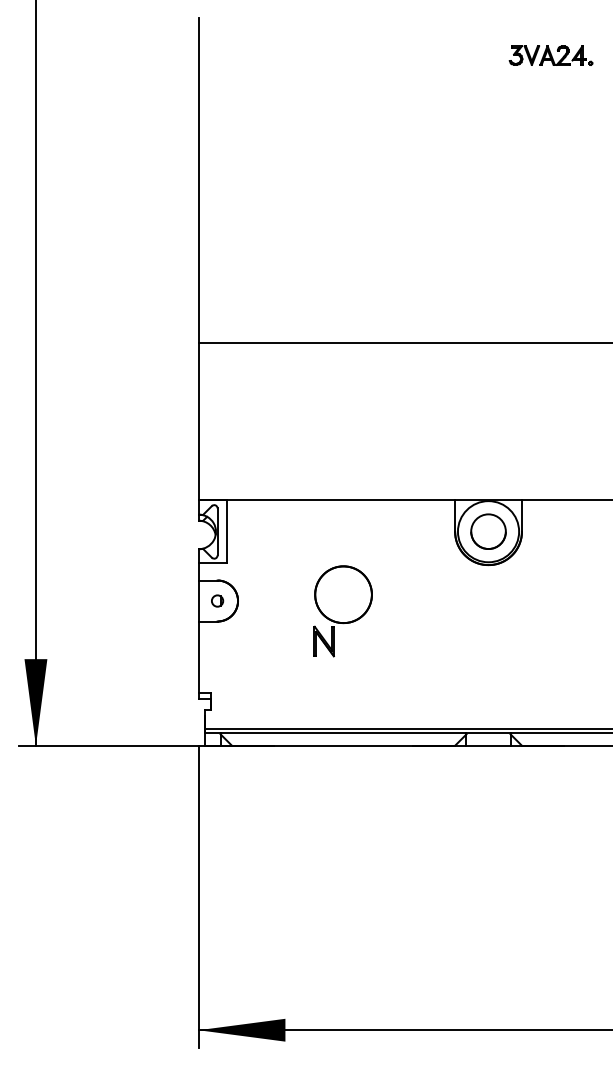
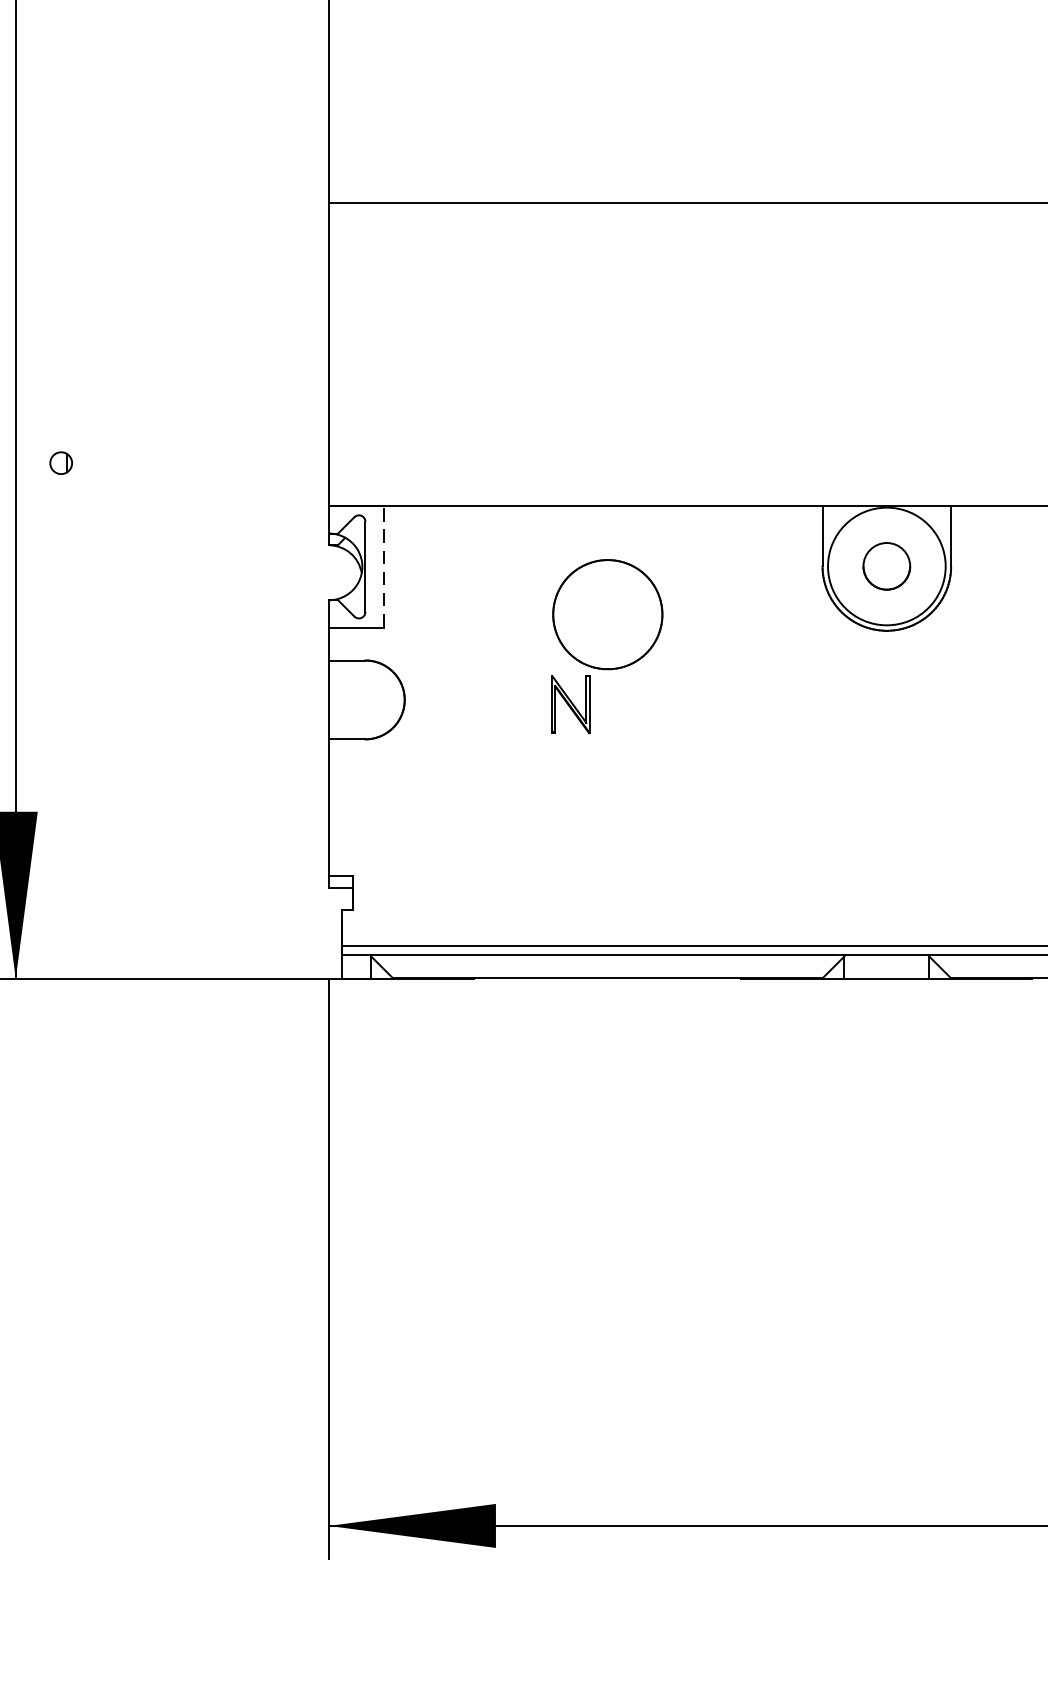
line: (227, 531) -> (384, 566), solid -> dashed
circle: (488, 531) -> (886, 566), size x0.7
part: (217, 600) -> (61, 462), moved
part: (342, 611) -> (605, 646), moved

